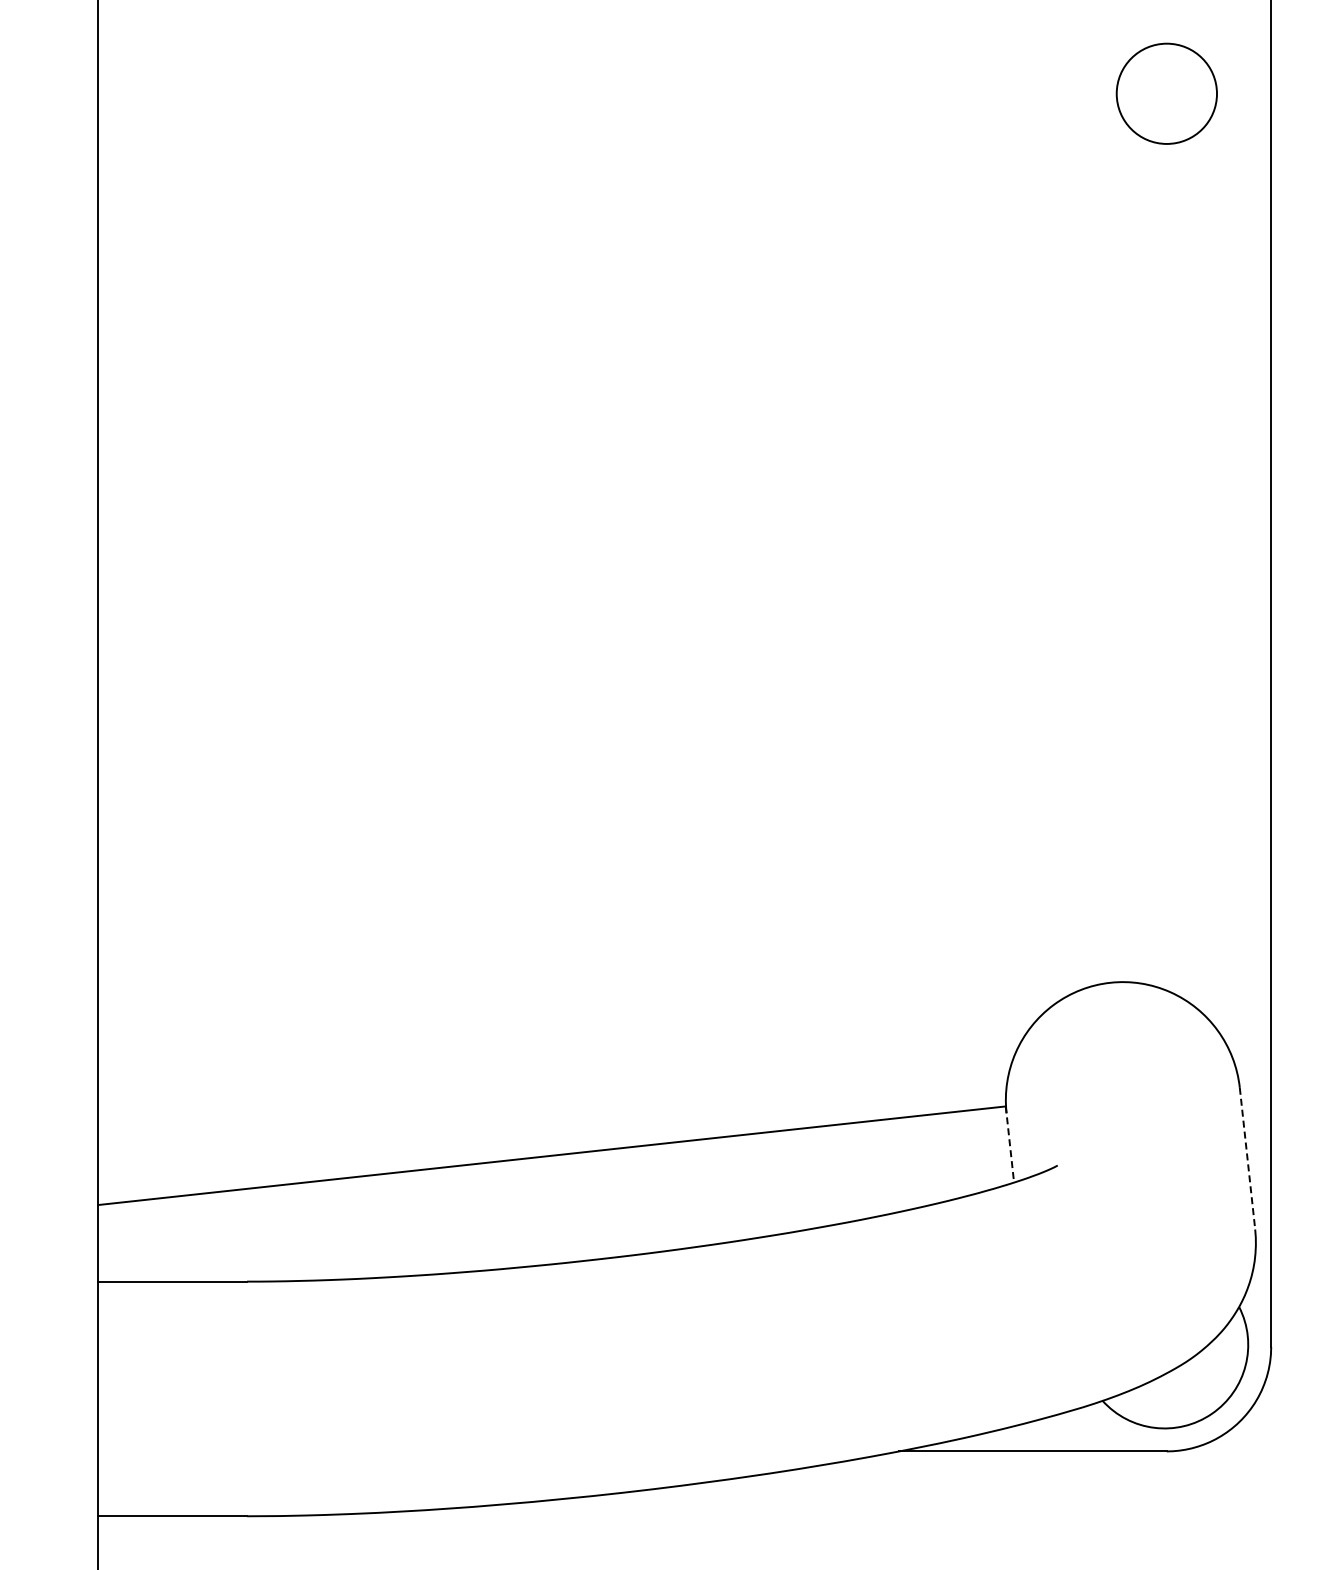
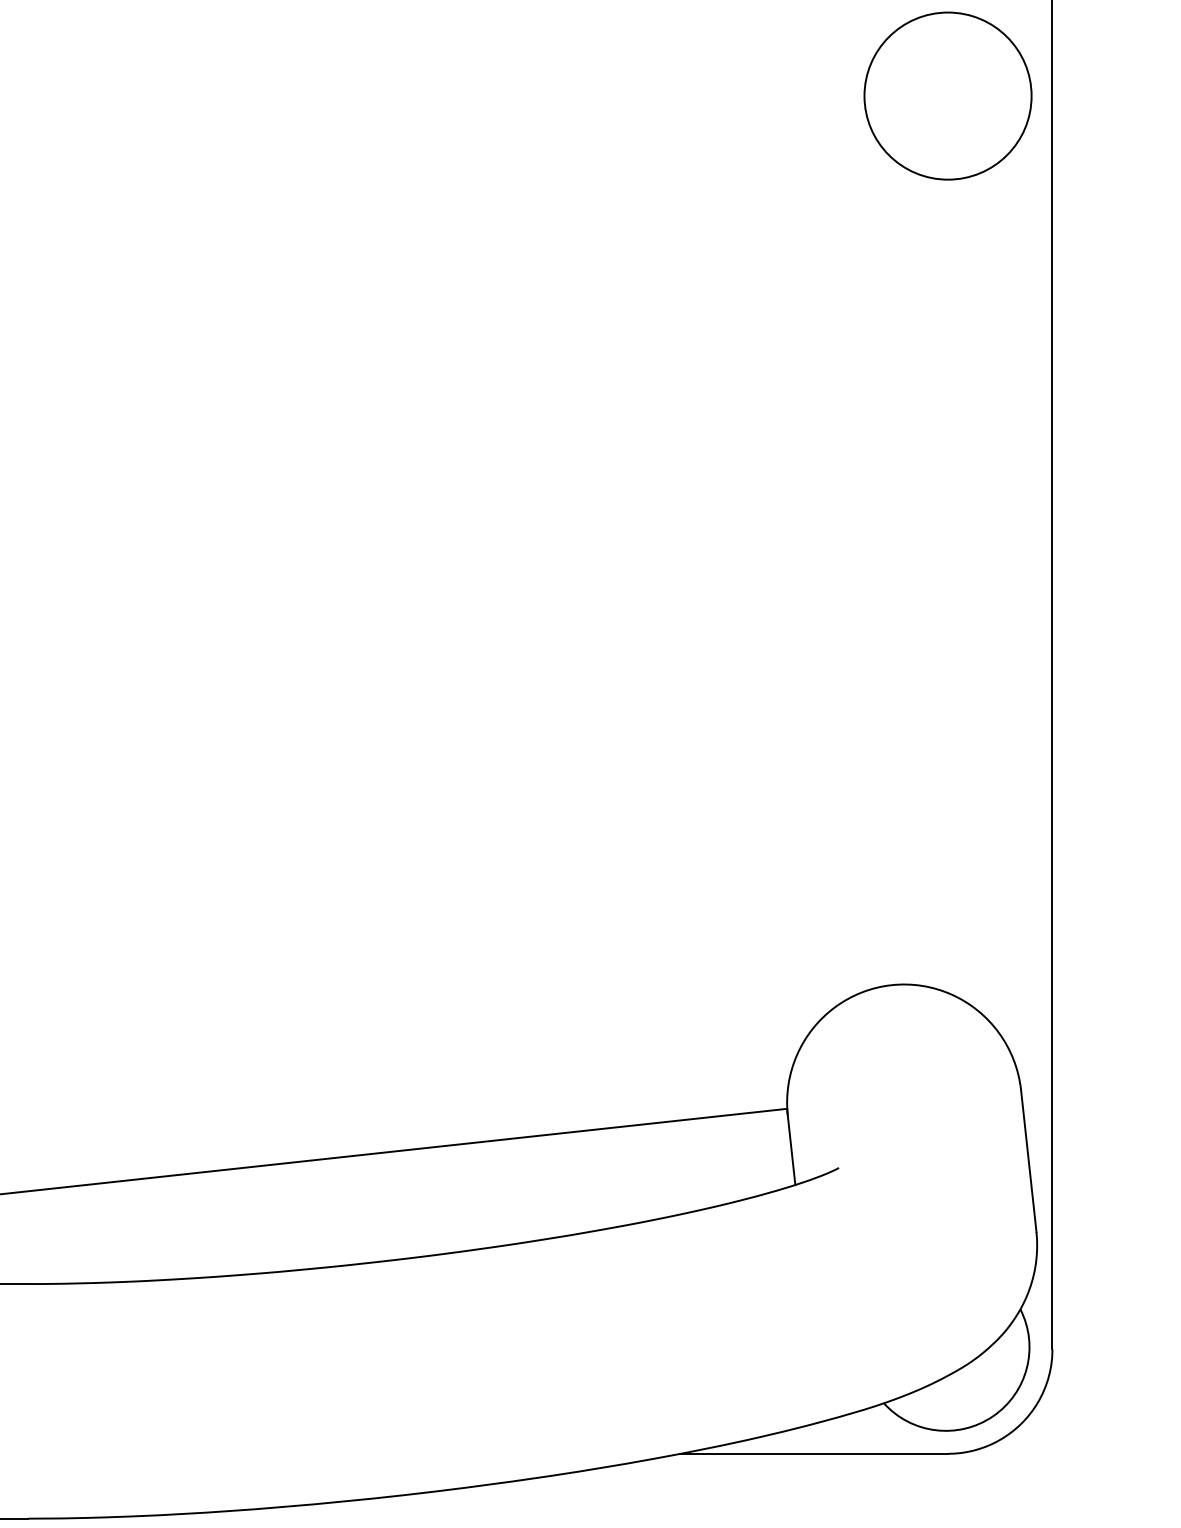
circle: (1166, 93) -> (947, 95), size x1.67
line: (1009, 1145) -> (790, 1147), dashed -> solid
line: (1247, 1159) -> (1028, 1161), dashed -> solid

